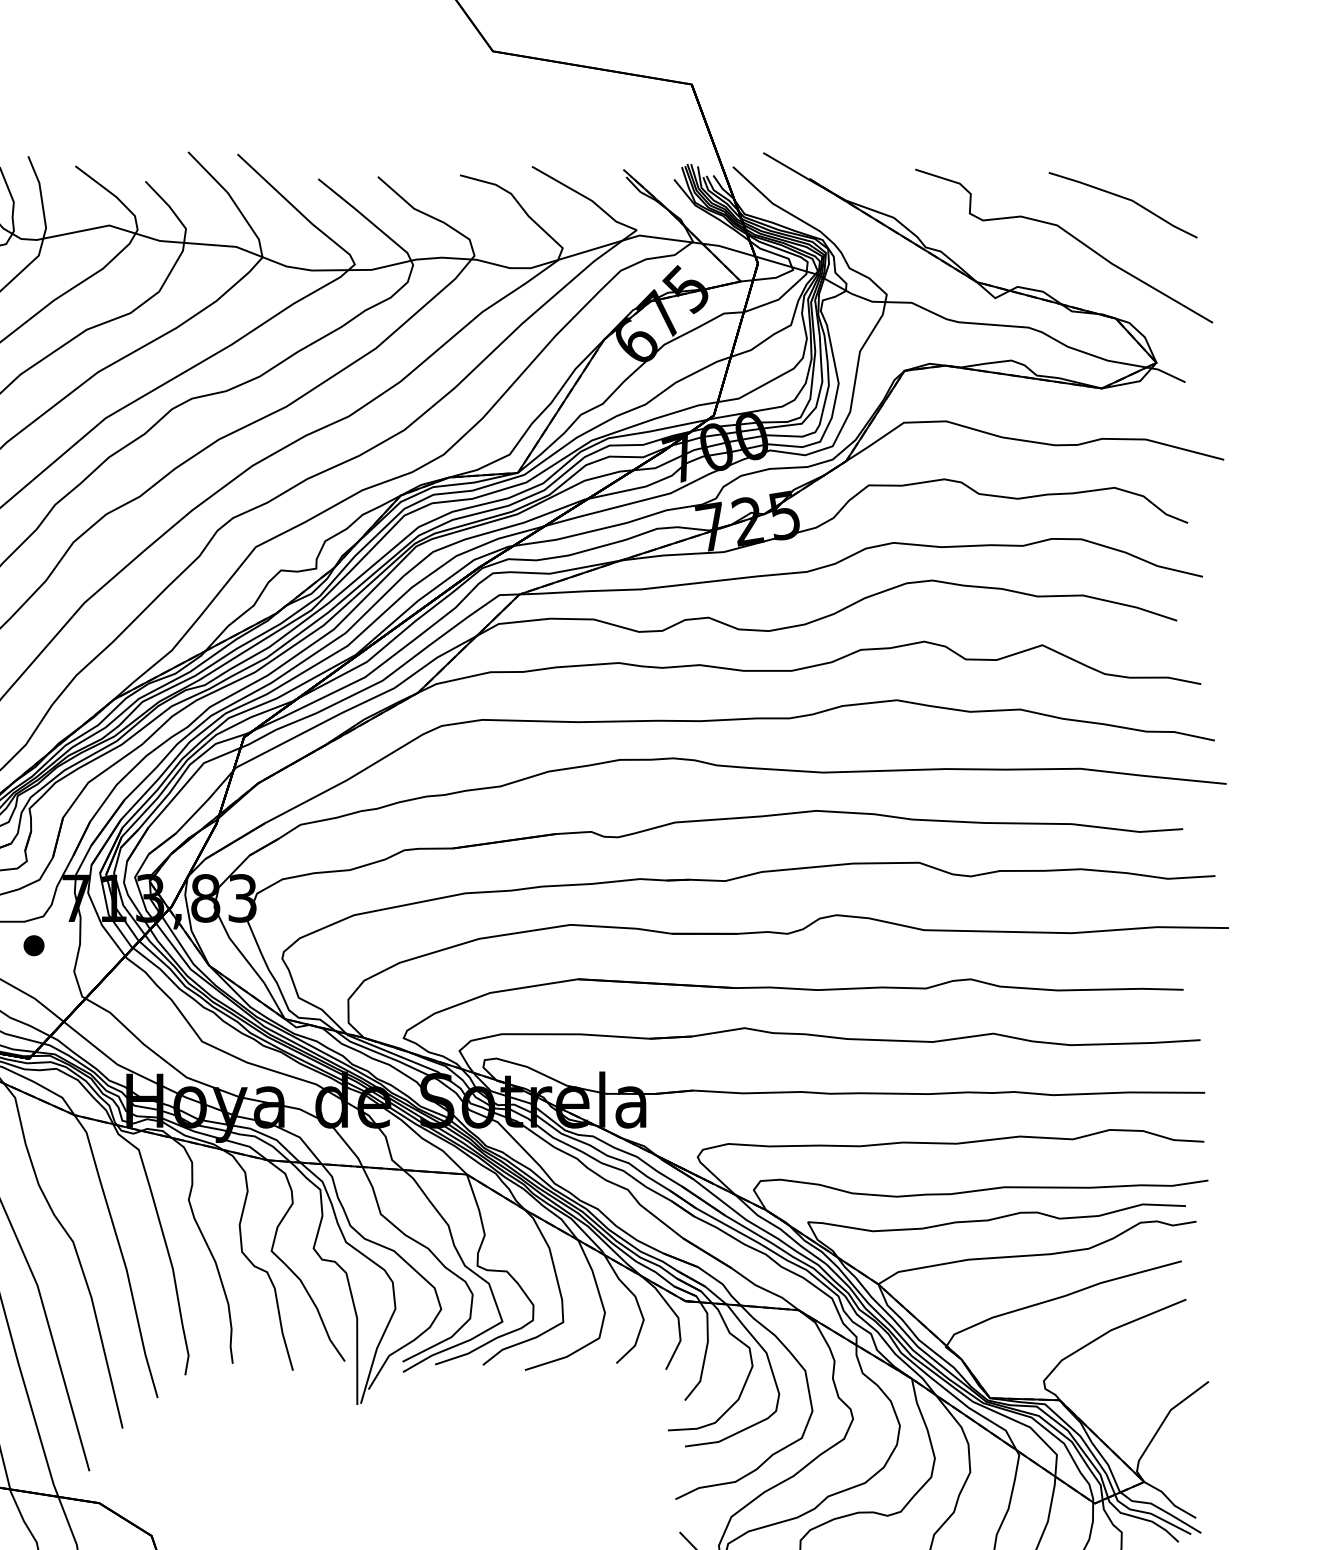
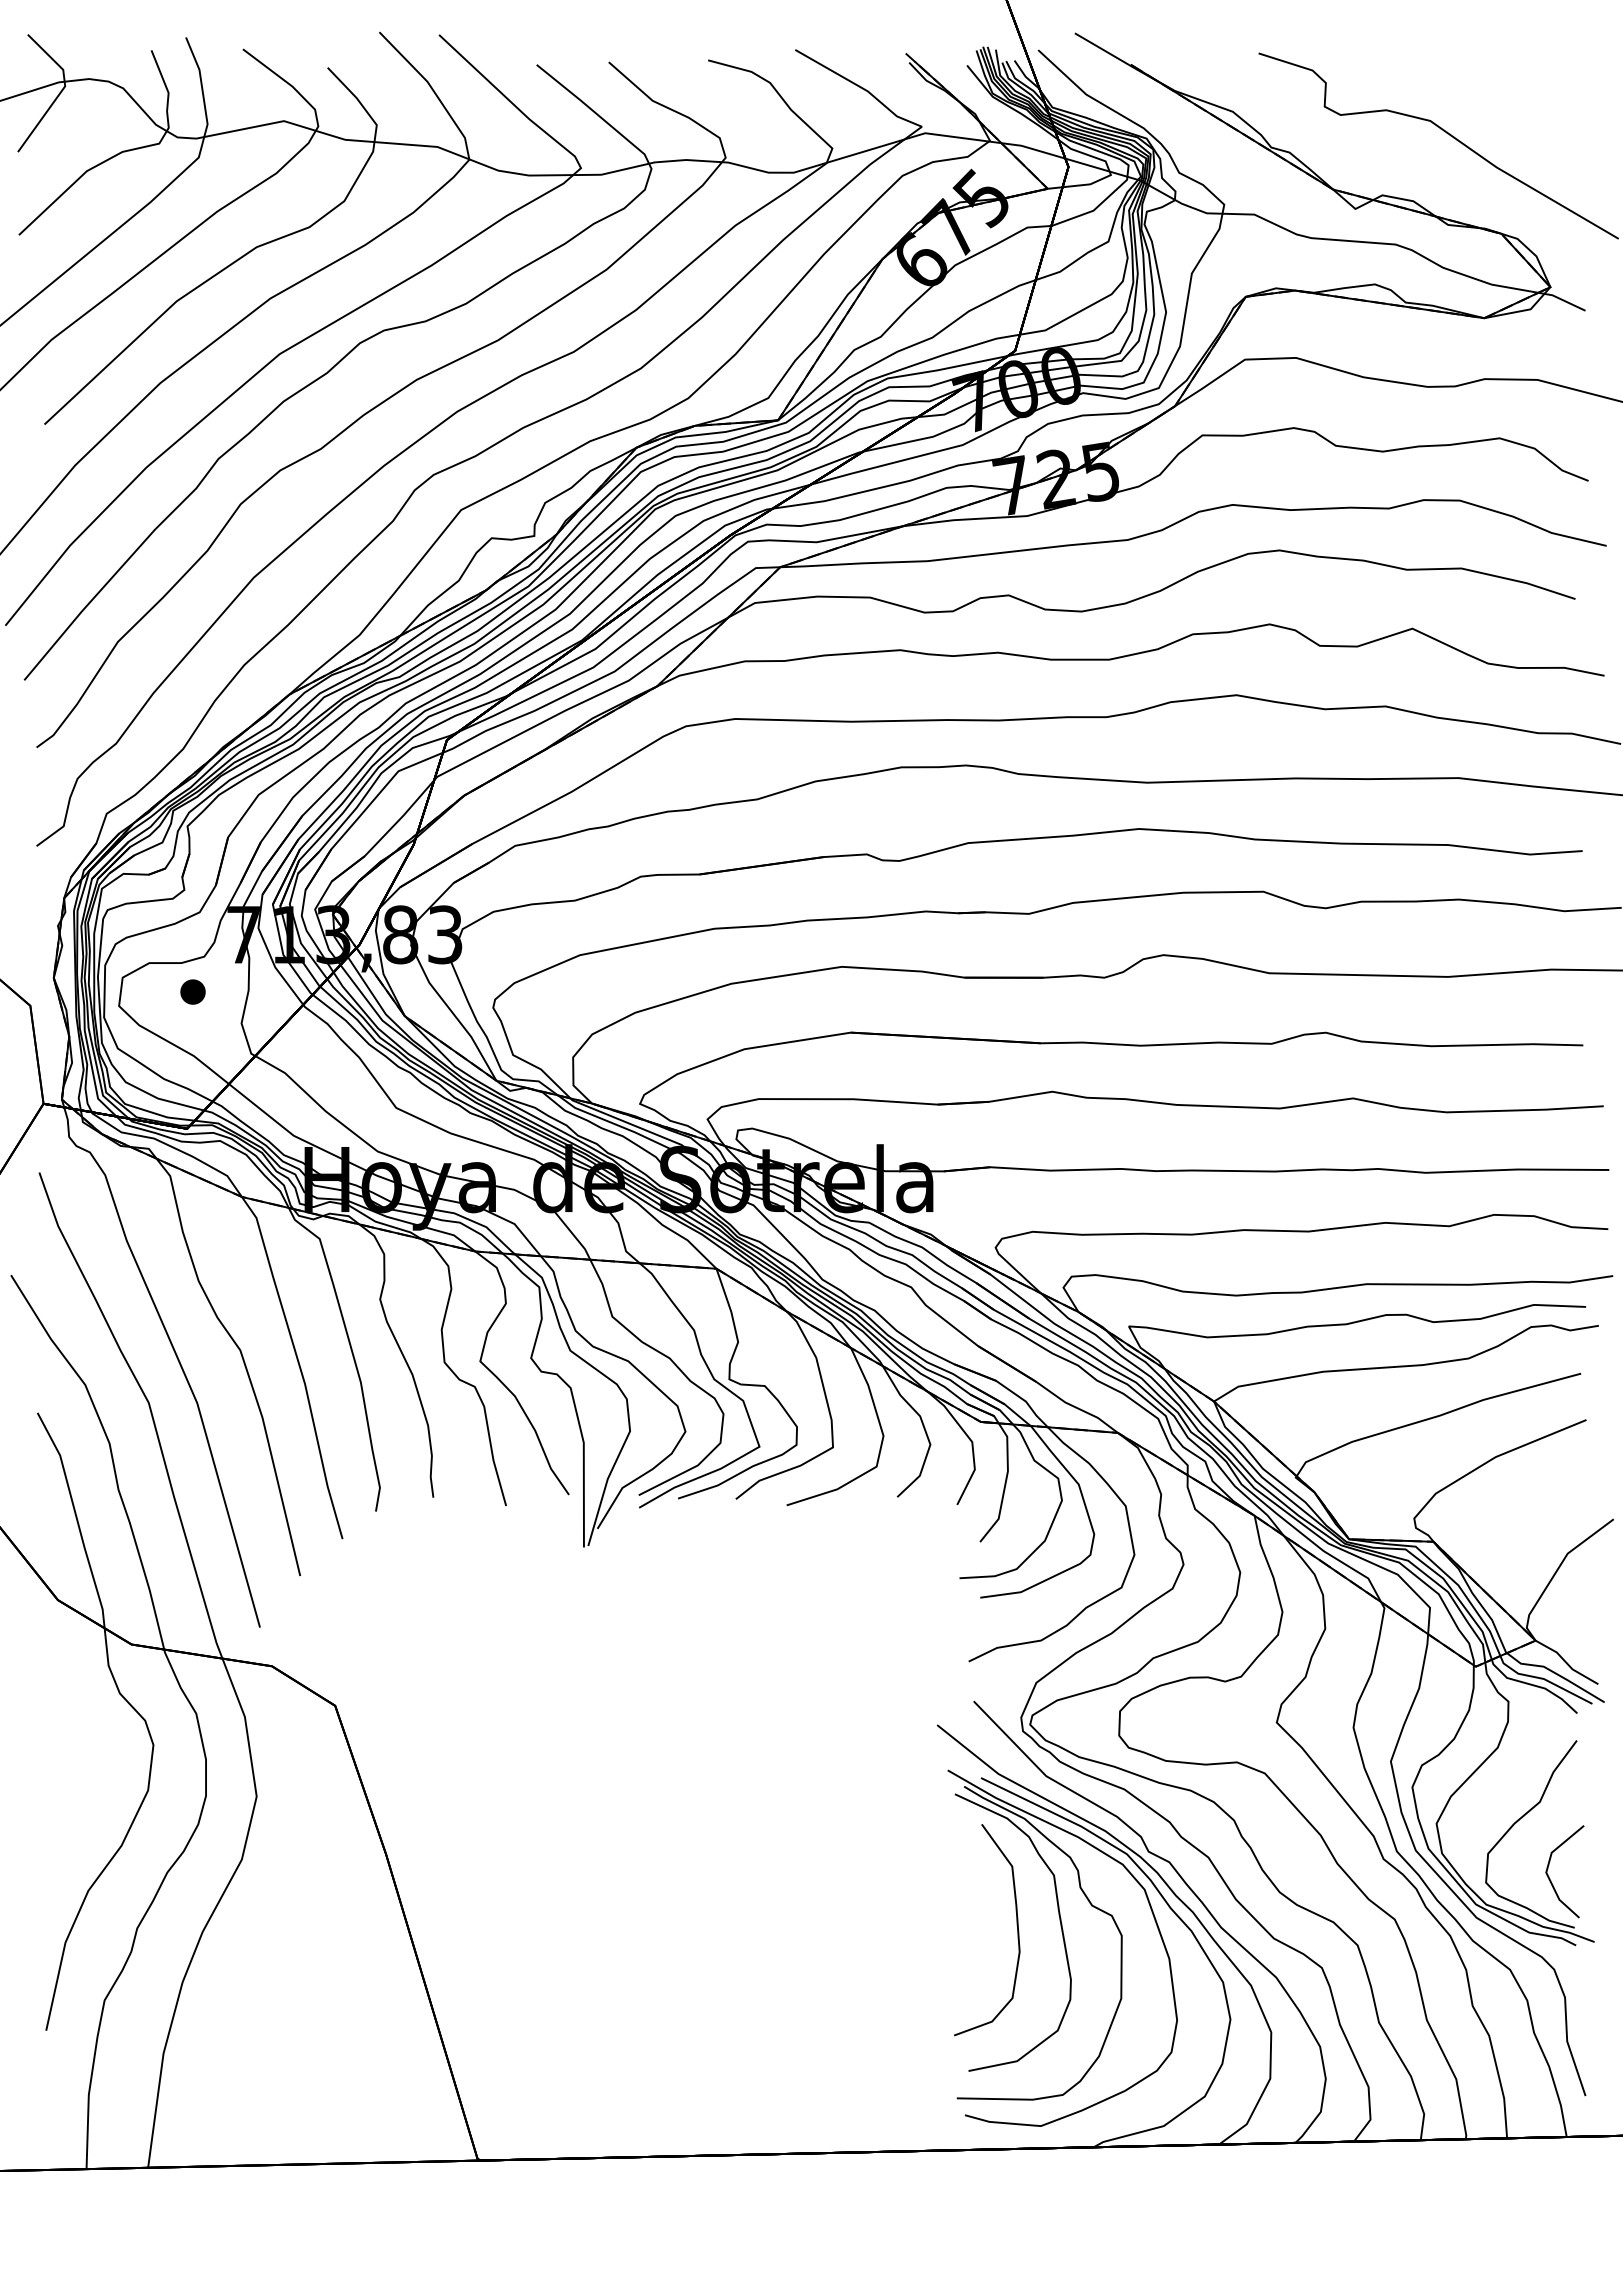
line: (1125, 199) -> (1513, 89), removed

